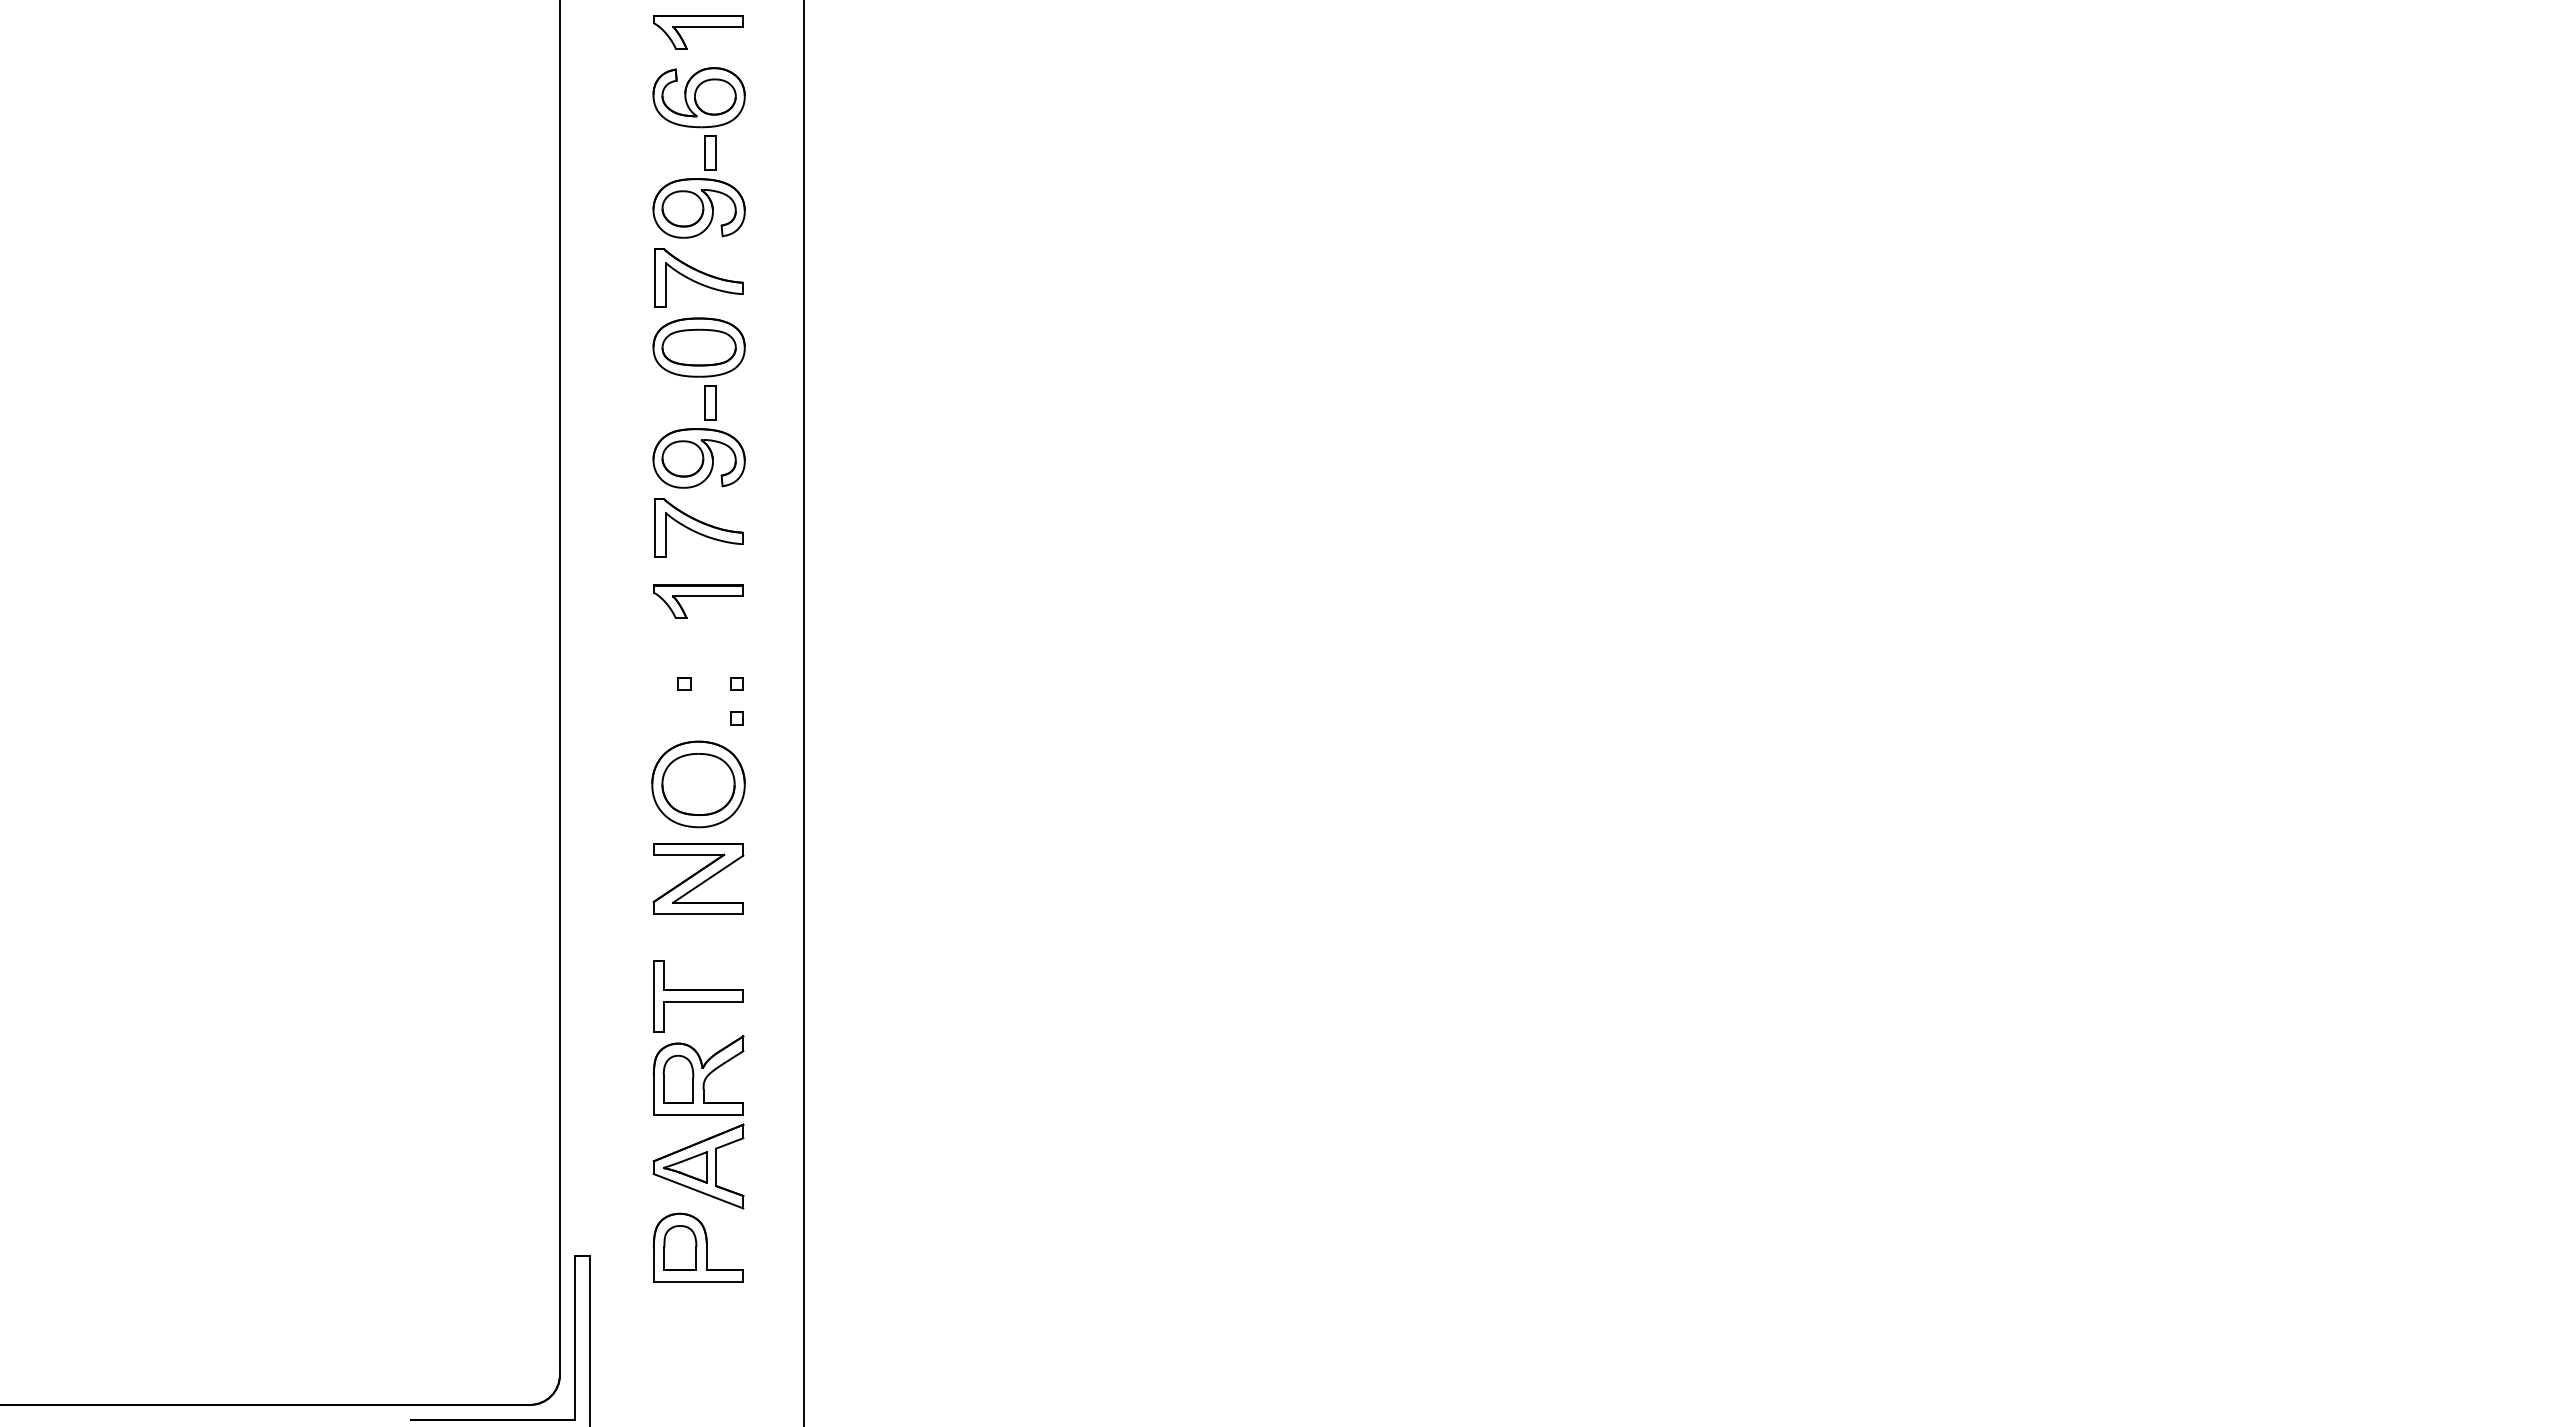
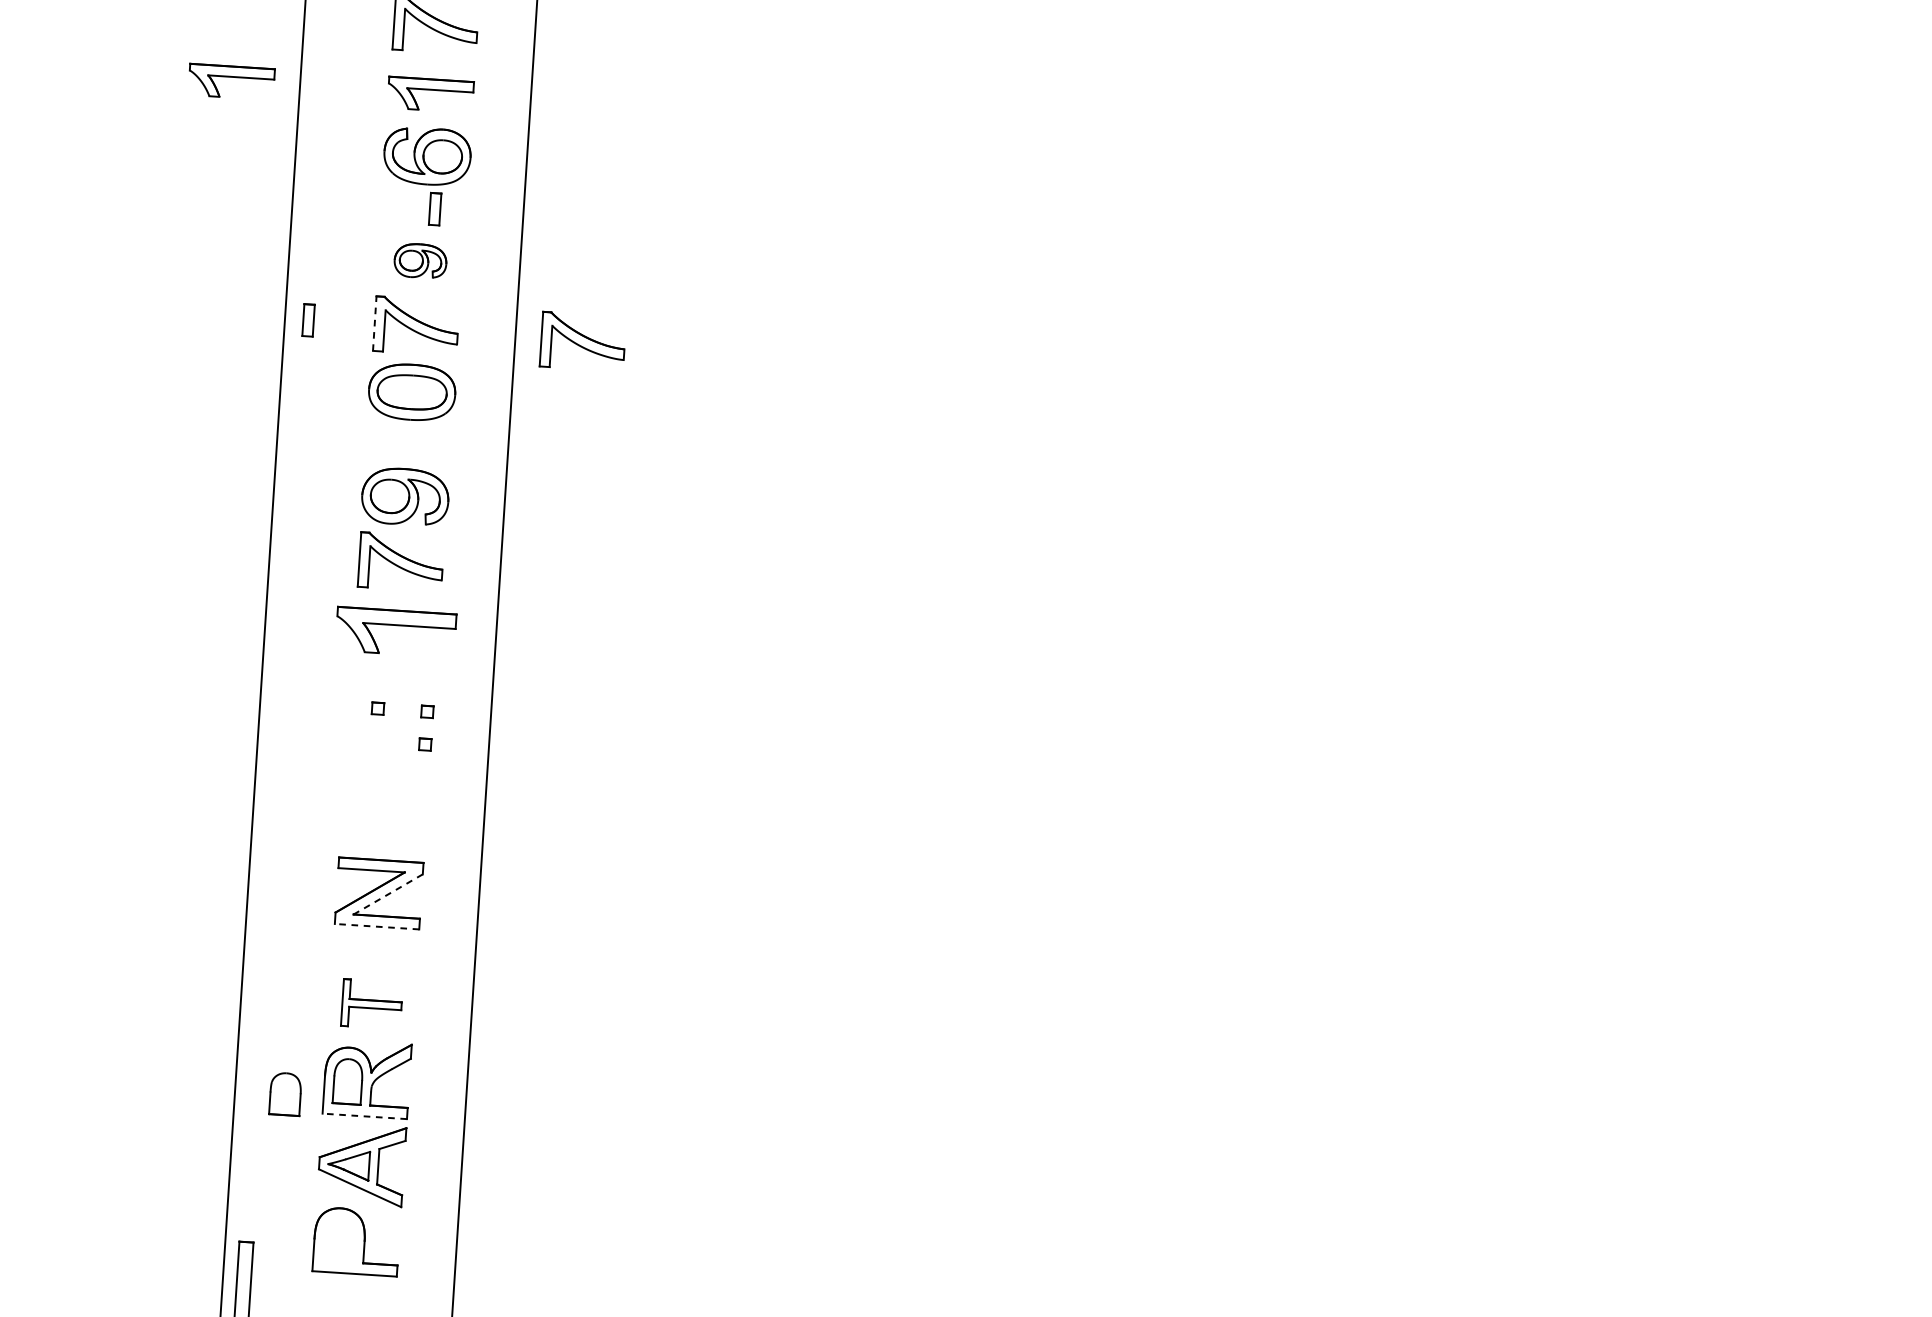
part: (487, 32) -> (231, 82), added
part: (698, 208) -> (420, 261), size x0.6
line: (655, 277) -> (375, 323), solid -> dashed
part: (875, 282) -> (582, 341), added
part: (710, 402) -> (308, 320), moved
part: (698, 601) -> (396, 631), size x1.4
part: (698, 784) -> (384, 804), removed
line: (707, 879) -> (387, 894), solid -> dashed
line: (698, 914) -> (376, 927), solid -> dashed
part: (698, 996) -> (371, 1004), size x0.7
line: (698, 1115) -> (364, 1116), solid -> dashed
part: (680, 1247) -> (285, 1093), moved

